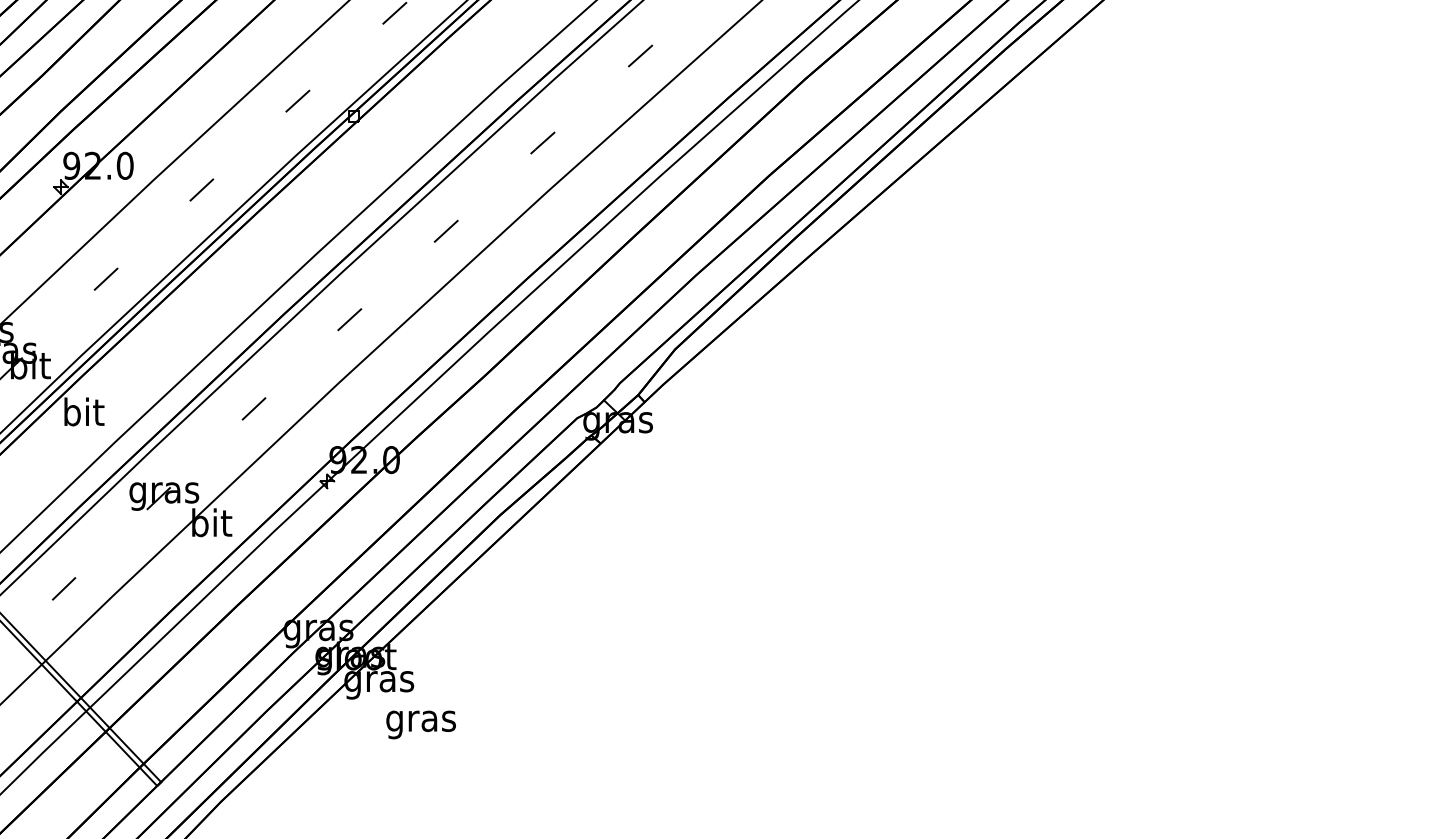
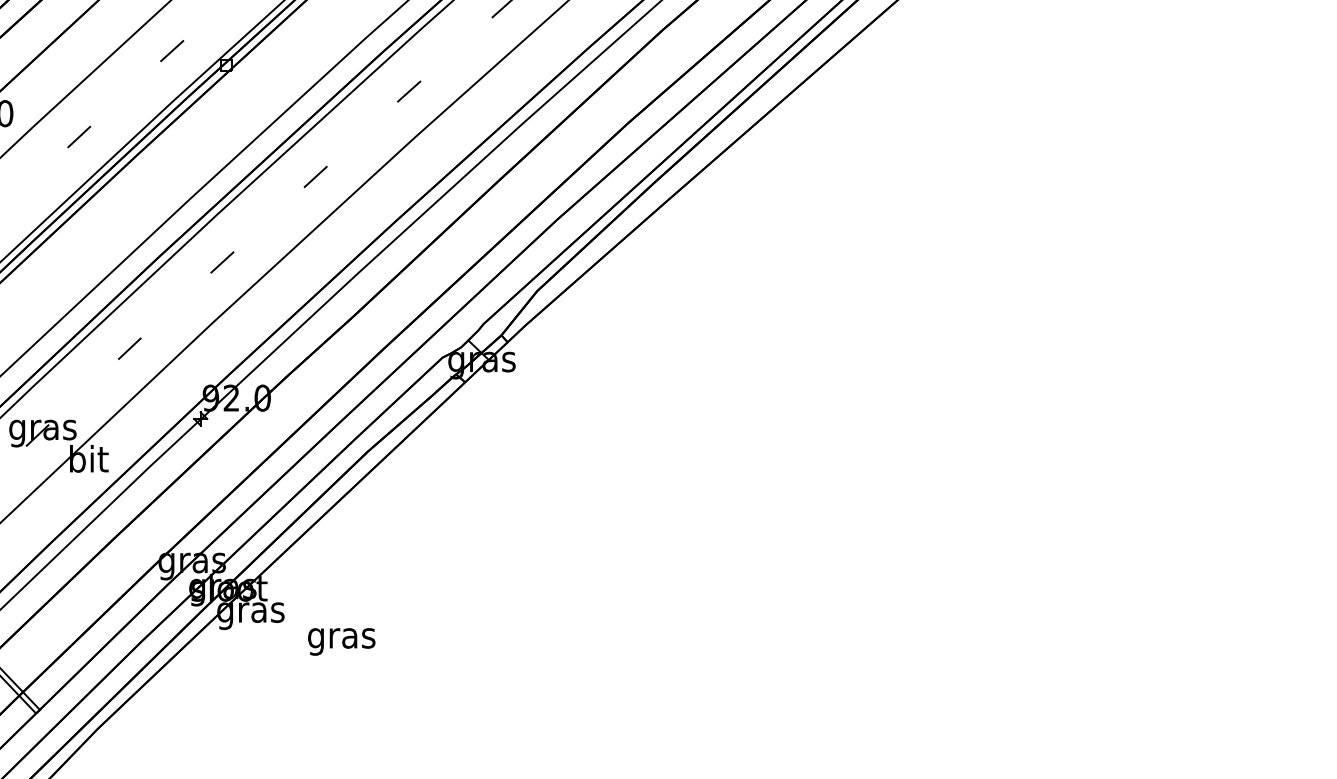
text: (420, 724) -> (341, 641), moved

